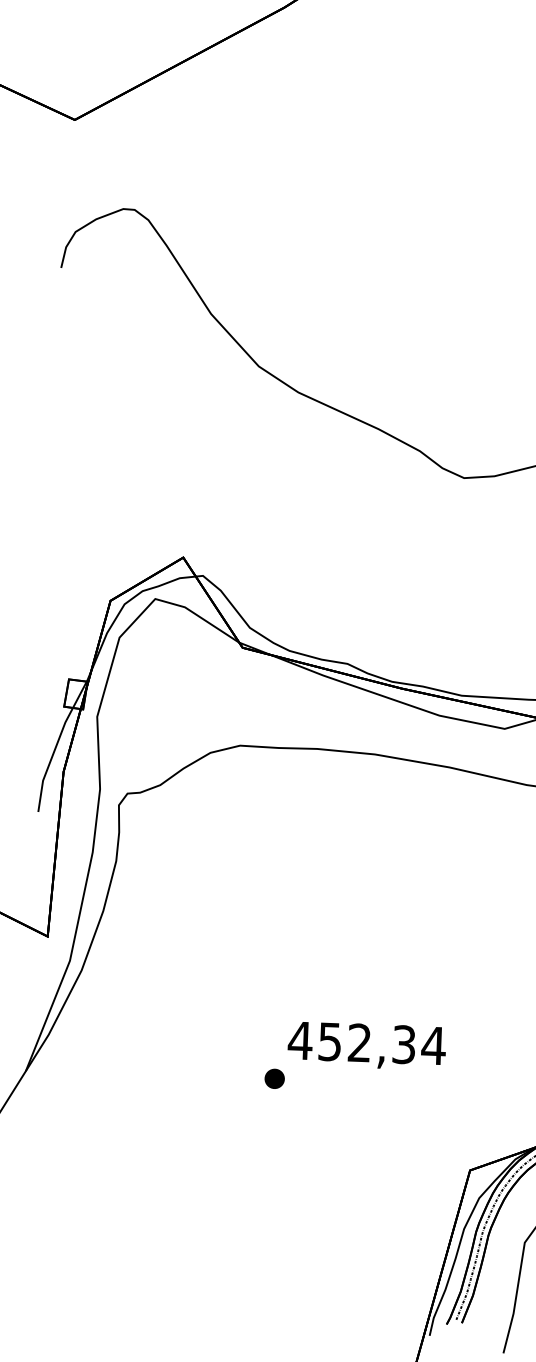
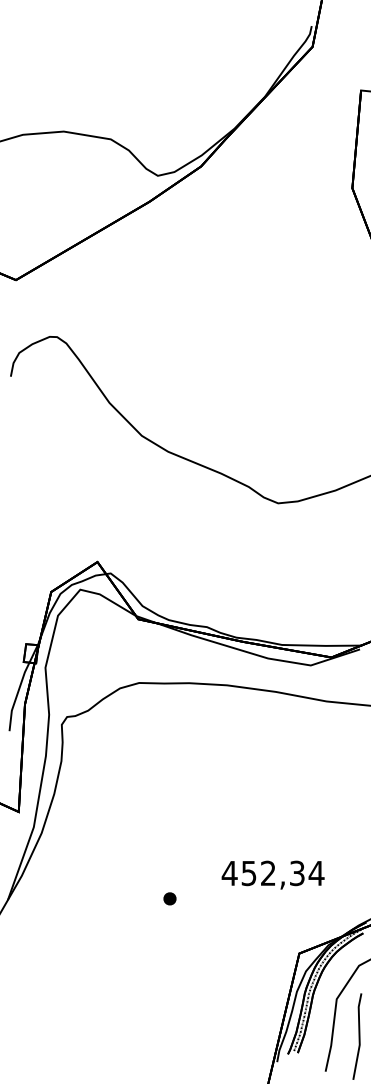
text: (365, 1044) -> (272, 874), moved

